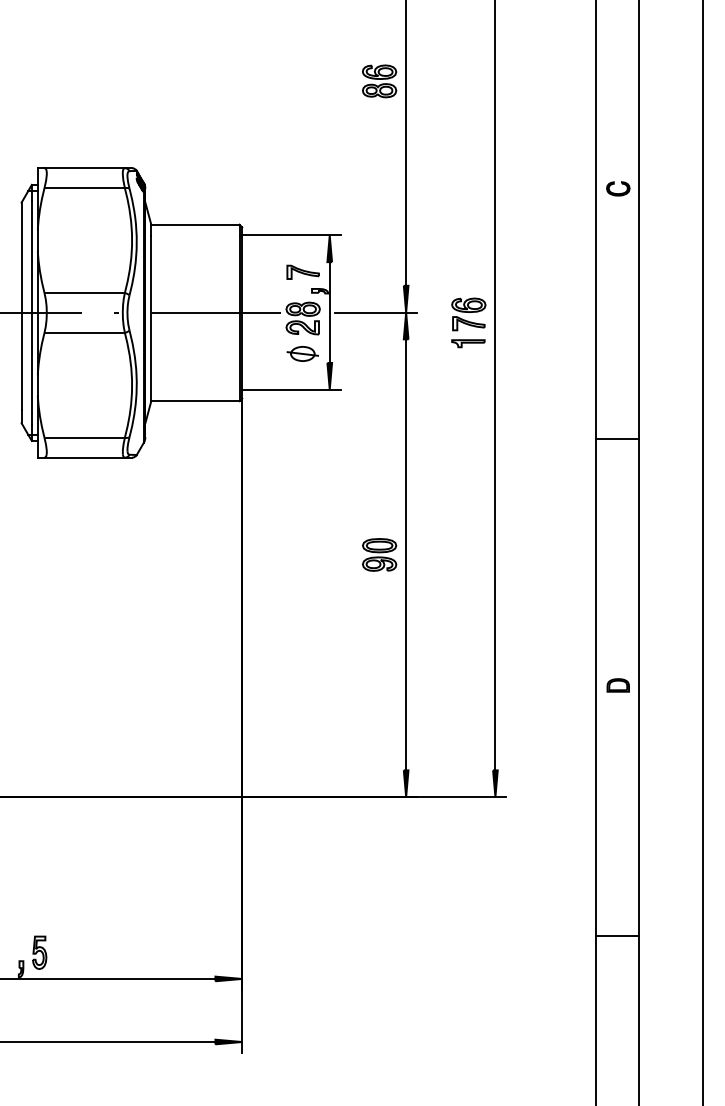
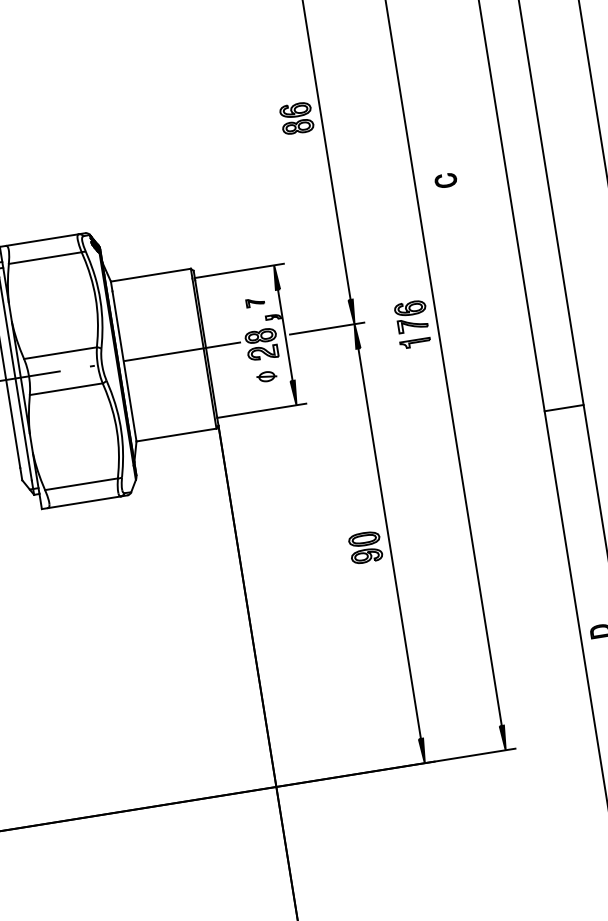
part: (618, 188) -> (446, 180), moved
part: (302, 271) -> (254, 302), size x0.6
part: (302, 353) -> (266, 376), size x0.7

